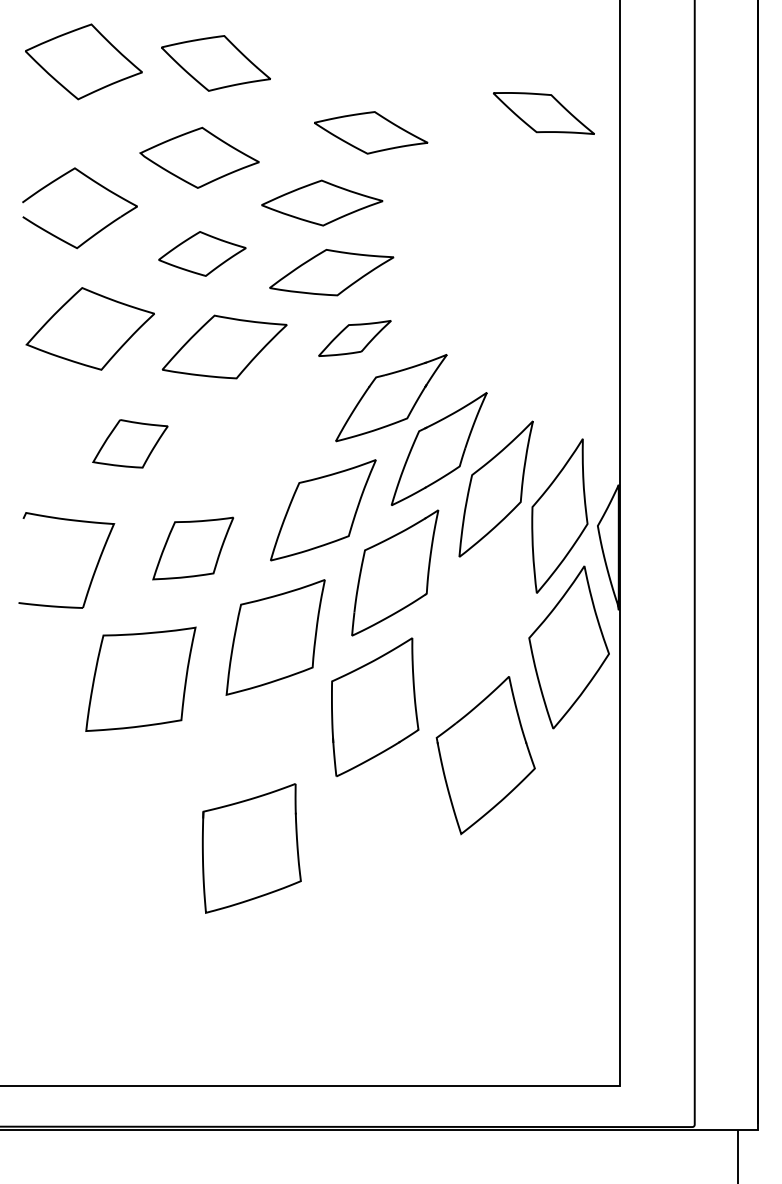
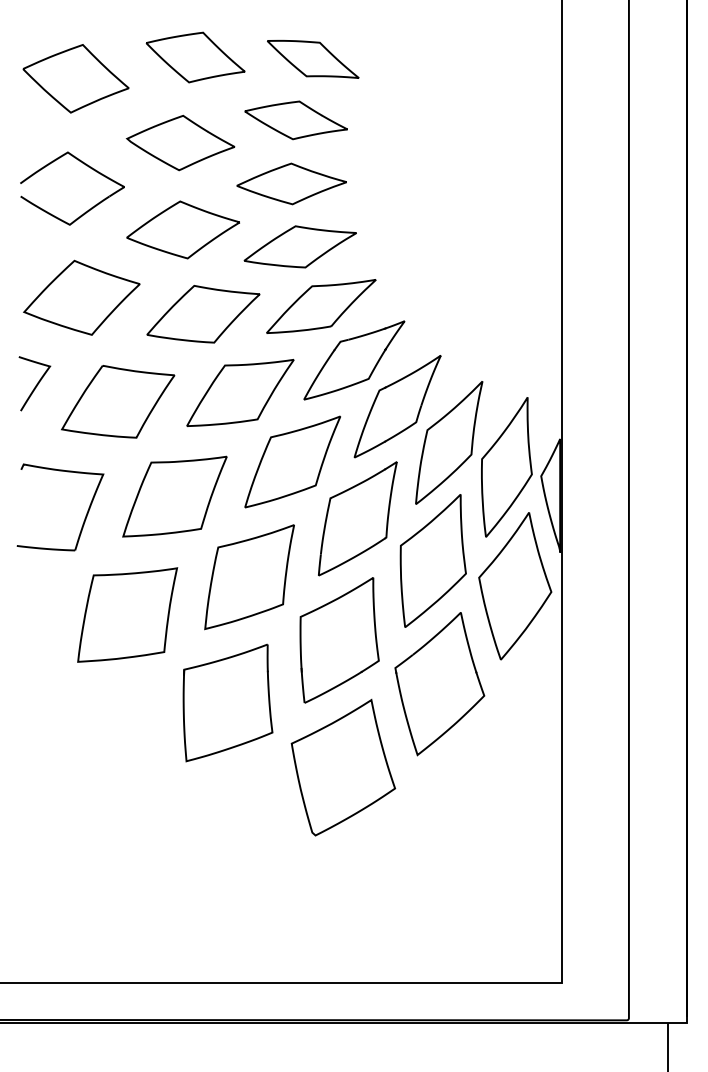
part: (83, 61) -> (75, 78), moved
part: (543, 113) -> (312, 59), moved
part: (371, 132) -> (296, 120), moved
part: (202, 253) -> (183, 229), size x1.43
part: (354, 338) -> (320, 306), size x1.67
curve: (40, 424) -> (36, 384), added
part: (265, 433) -> (240, 392), added
part: (130, 443) -> (118, 401), size x1.67
part: (193, 548) -> (175, 496), size x1.43
part: (478, 619) -> (433, 560), added
part: (379, 847) -> (343, 767), added
part: (251, 848) -> (227, 703), moved

